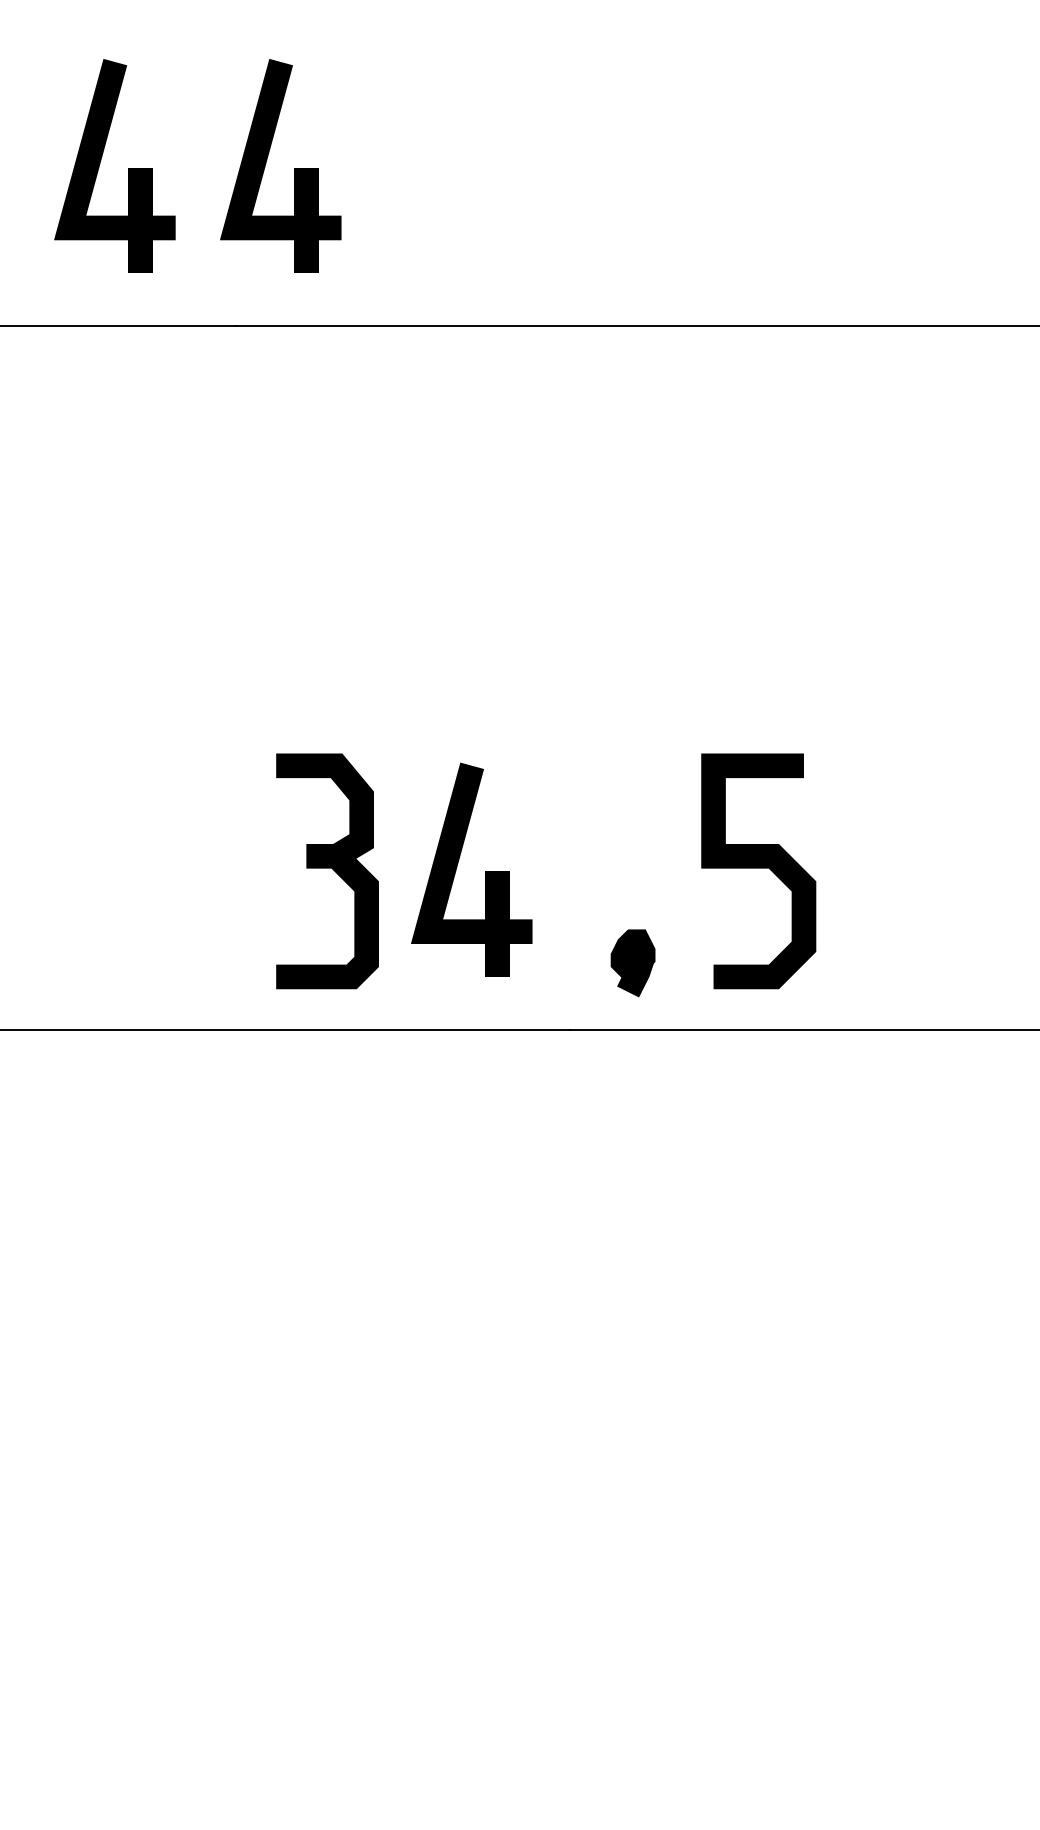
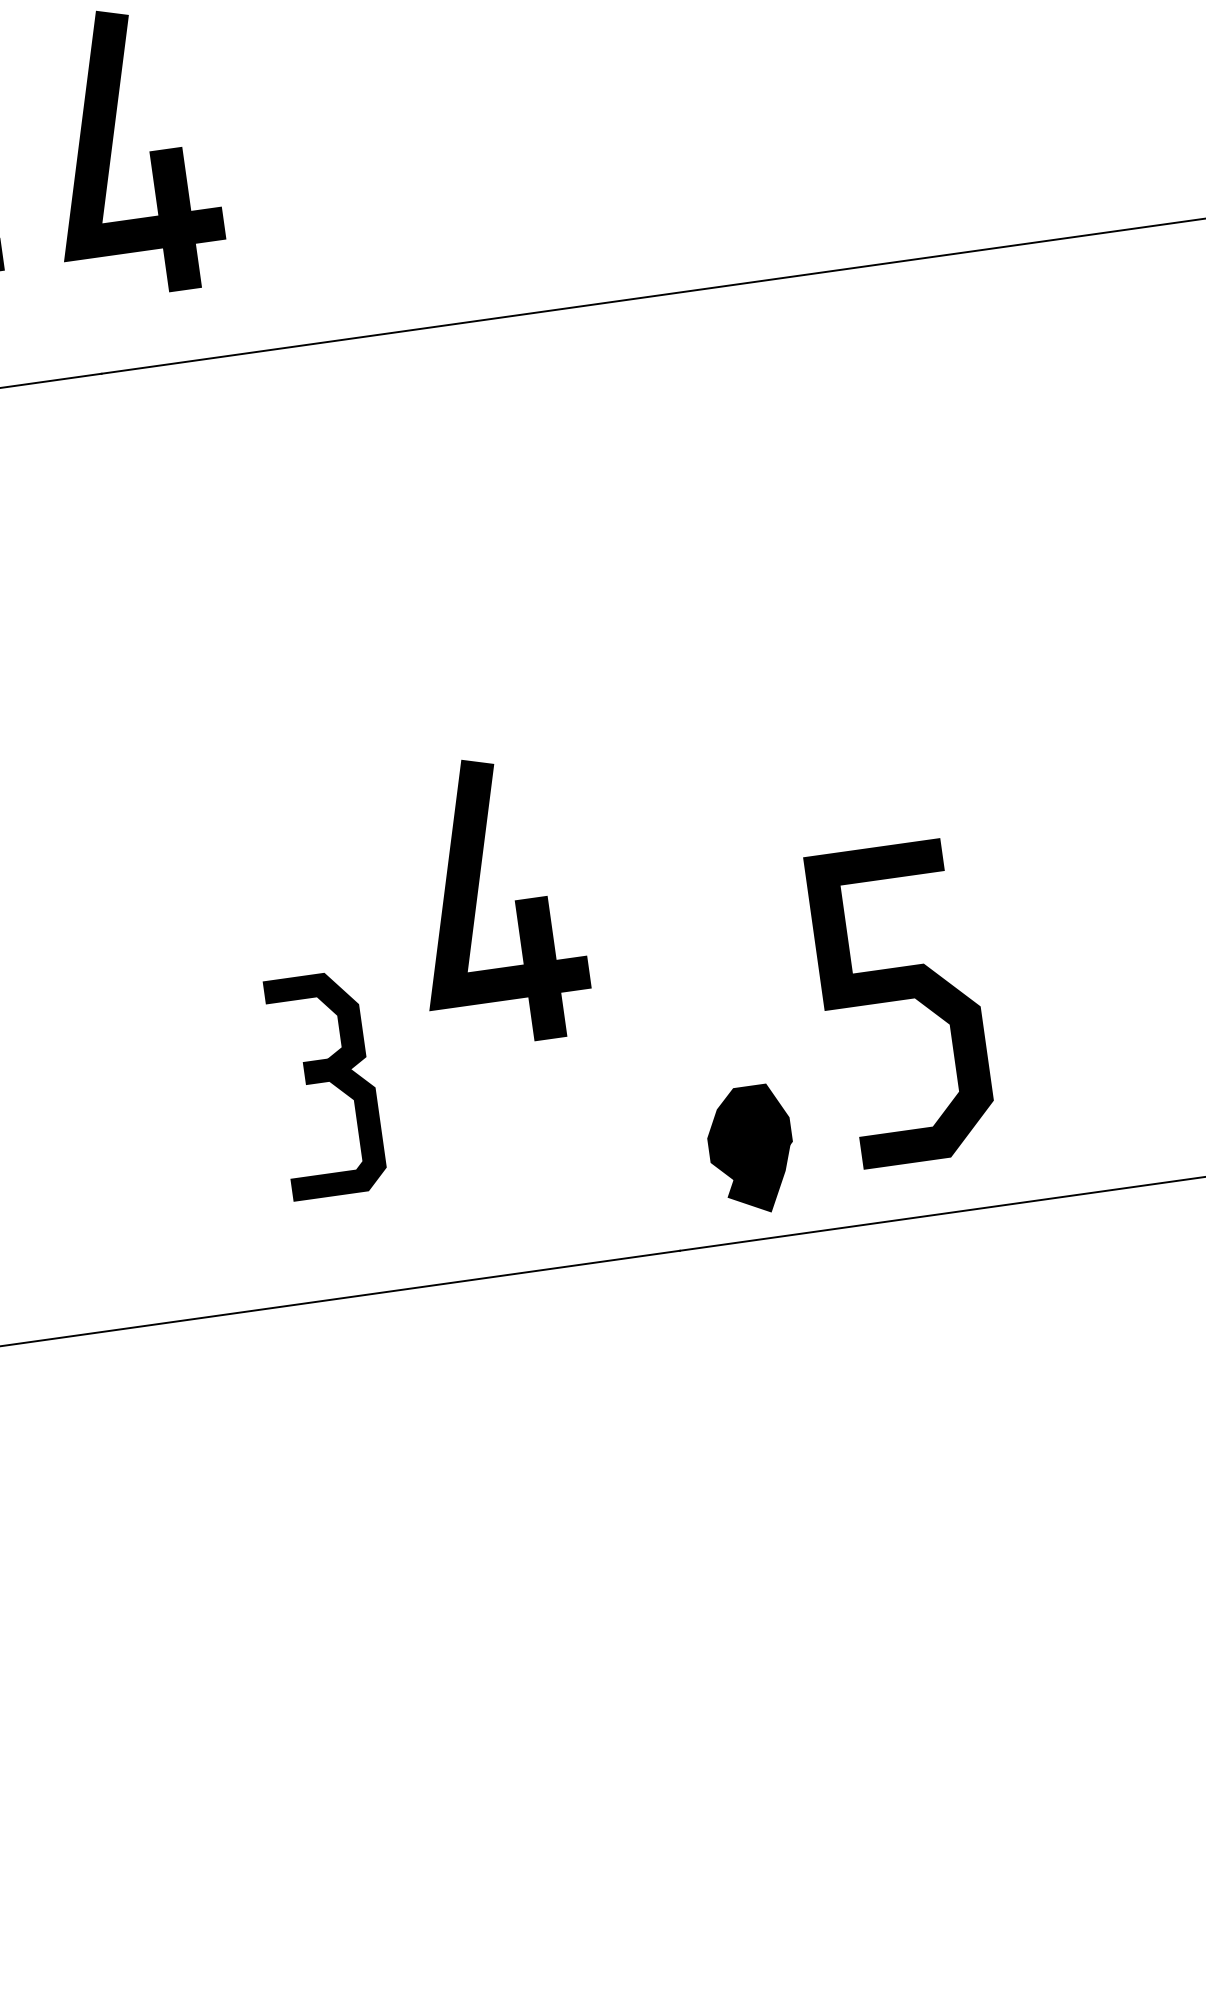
part: (457, 867) -> (477, 900), moved
part: (327, 871) -> (326, 1085), size x0.7
part: (632, 963) -> (750, 1150), size x1.4

